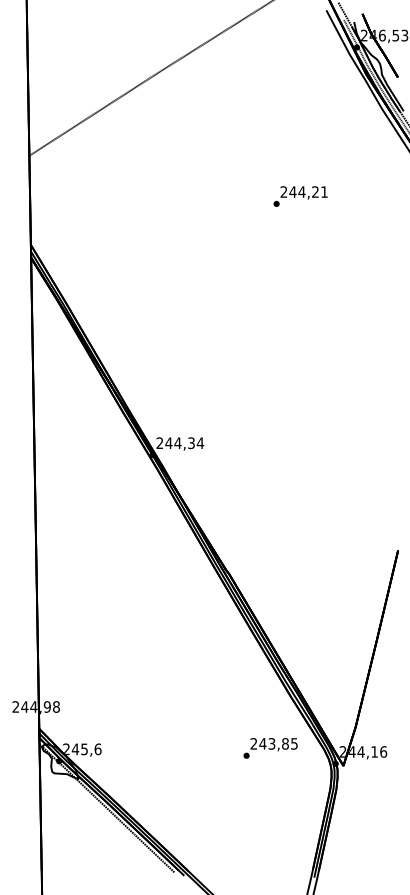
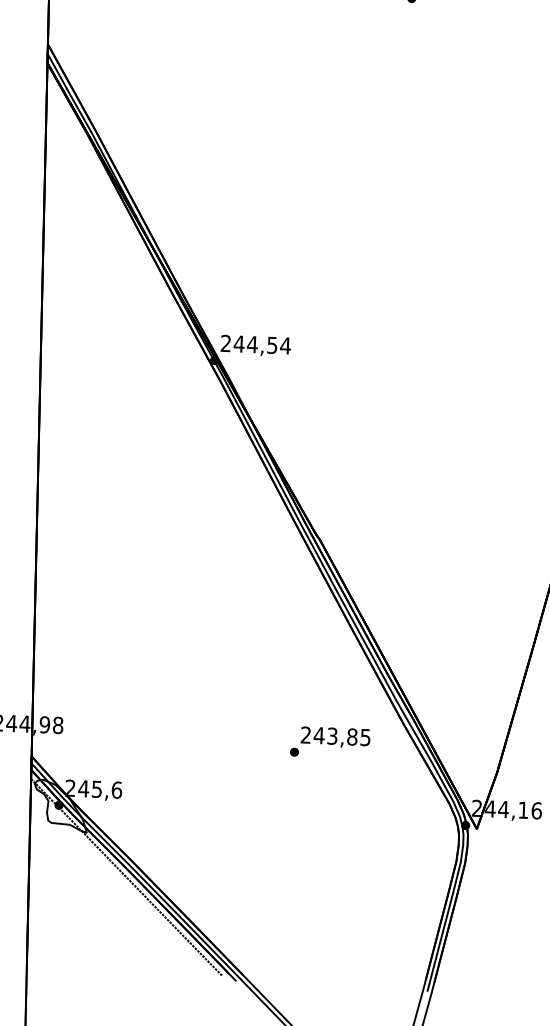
text: (191, 442) -> (272, 344), 244,34 -> 244,54
text: (270, 748) -> (330, 742), moved

